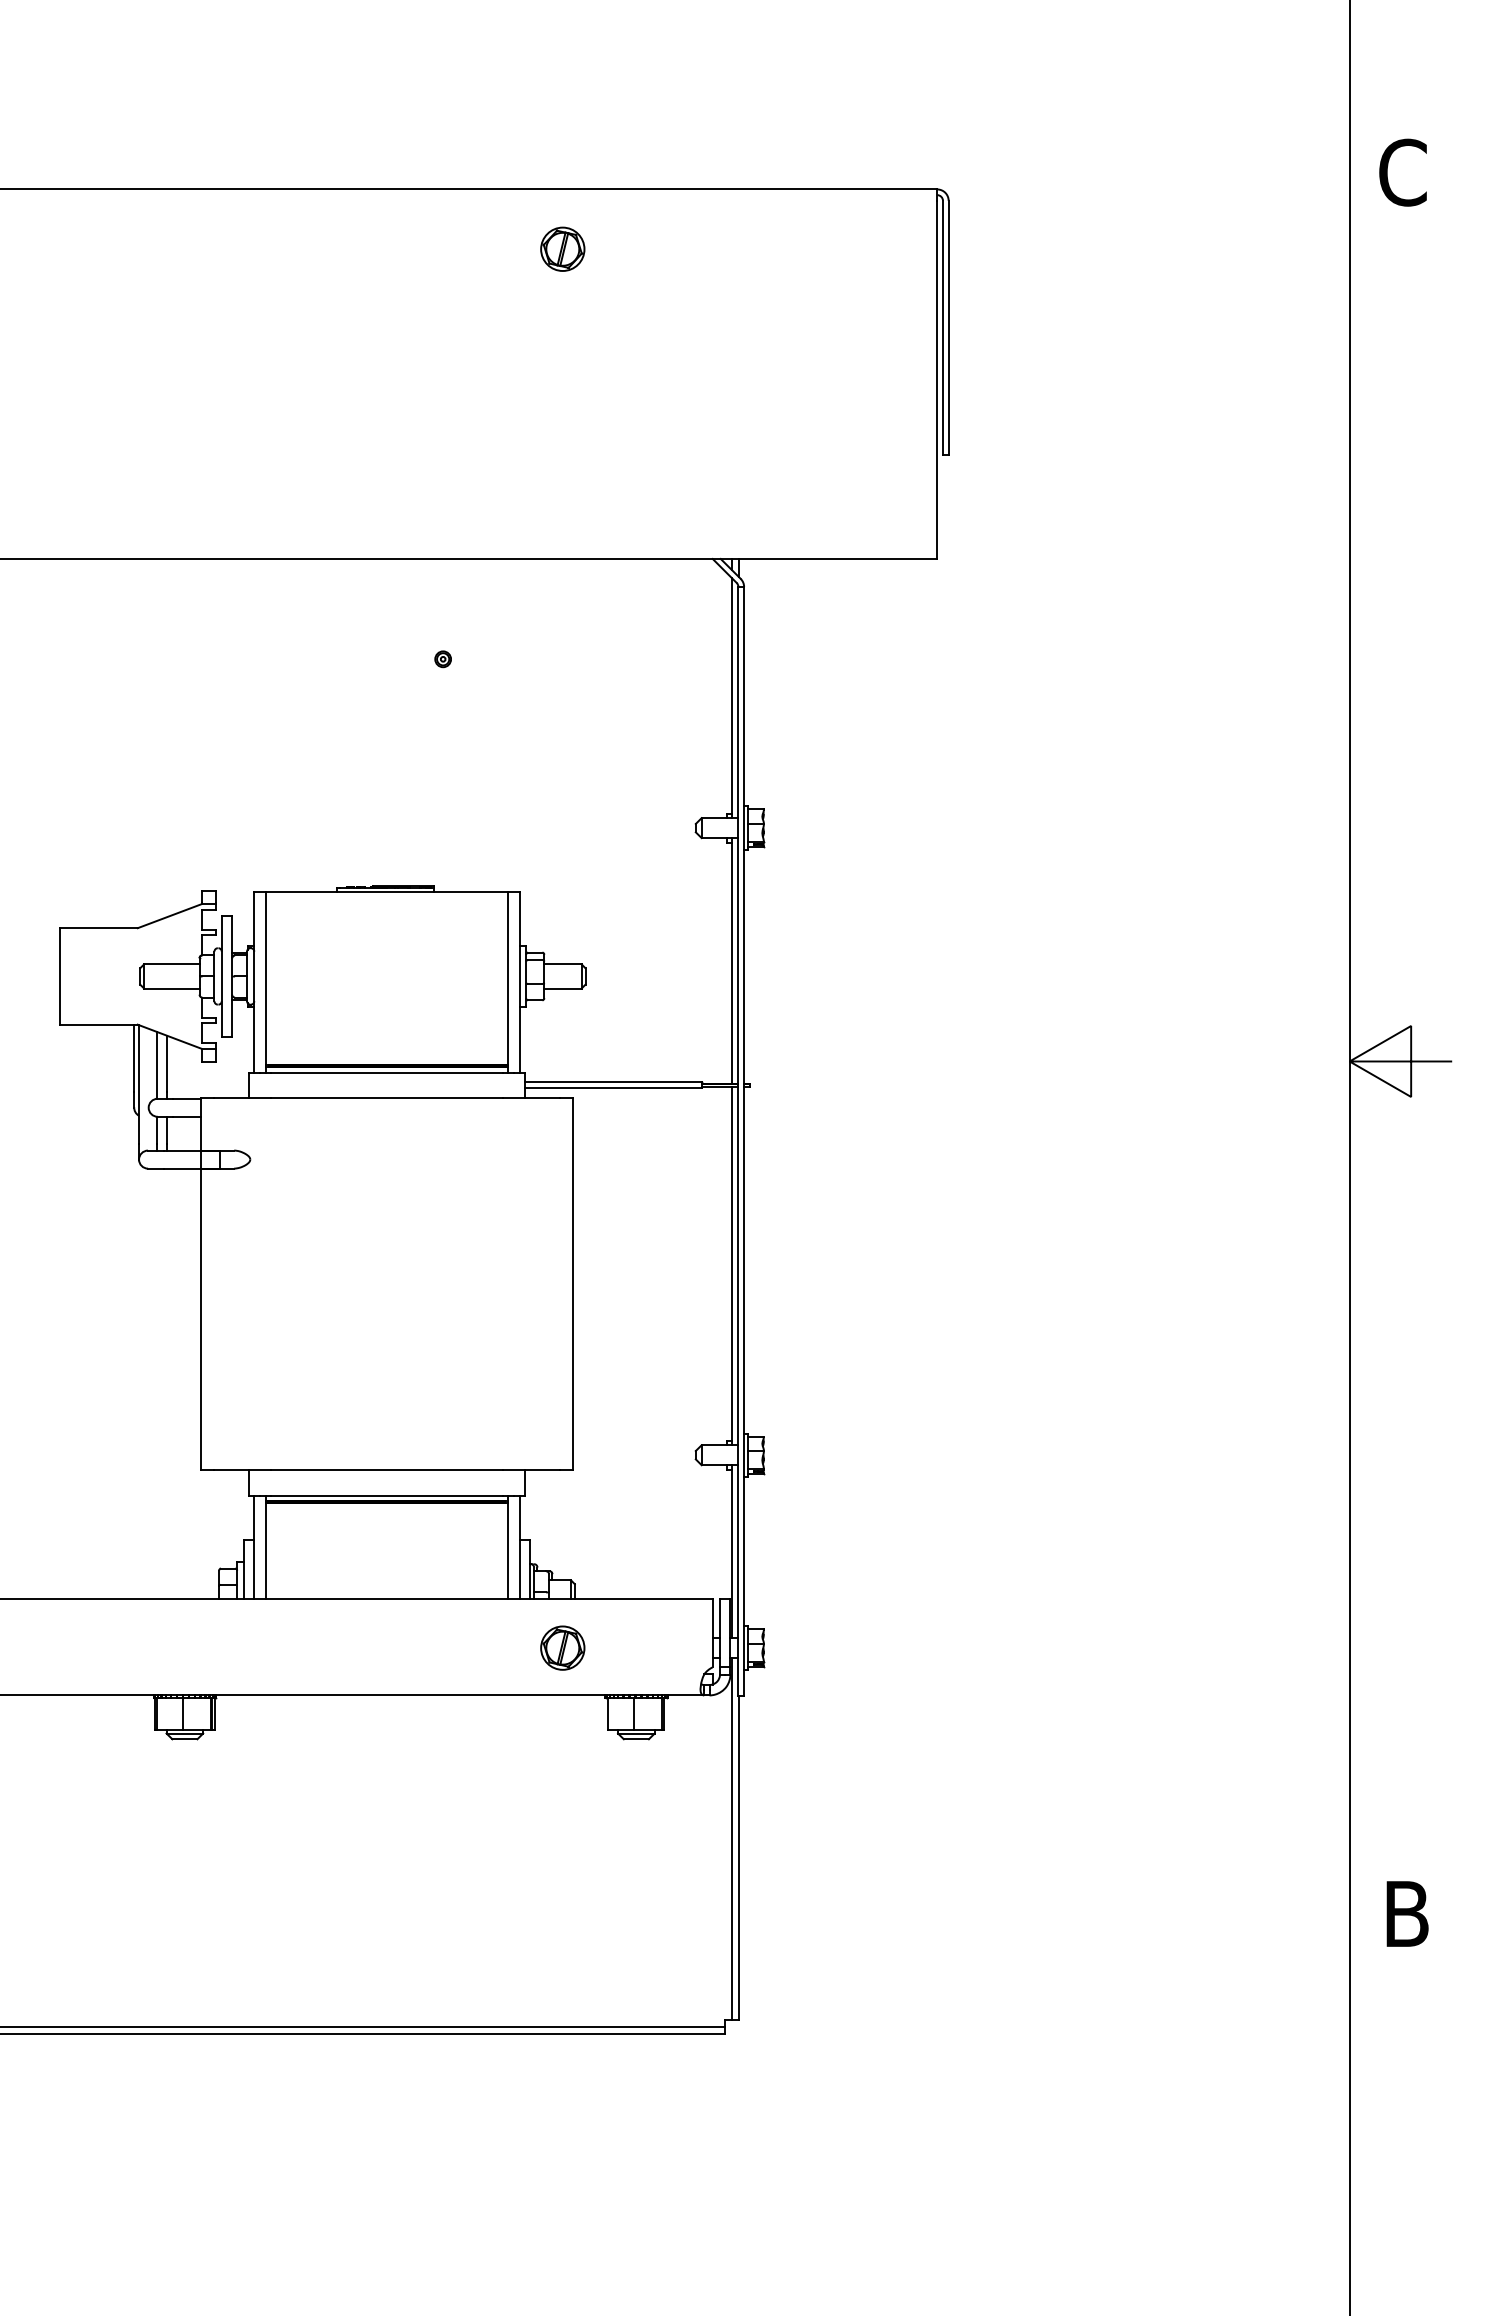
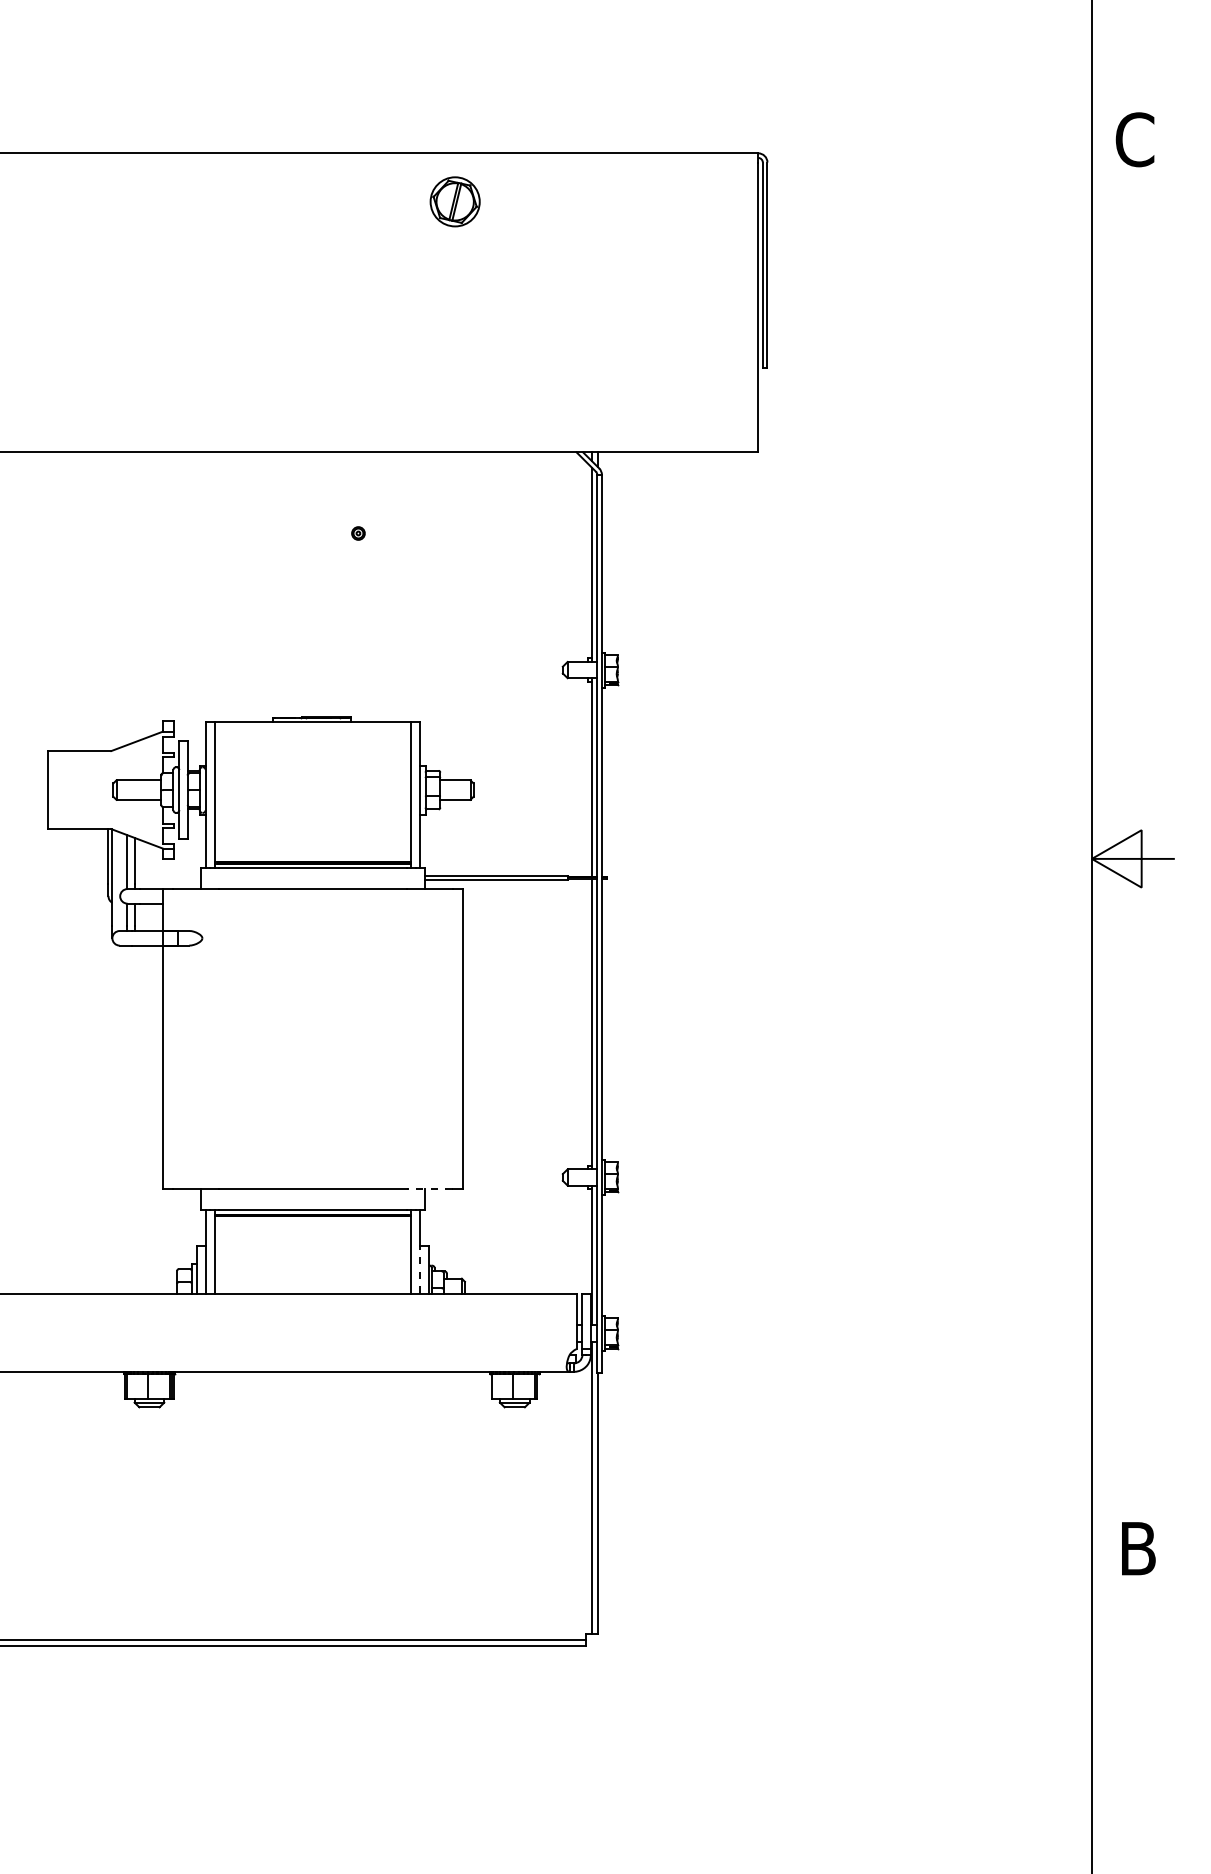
part: (562, 248) -> (455, 201), size x1.4
line: (531, 1469) -> (429, 1189), solid -> dashed
line: (519, 1569) -> (420, 1269), solid -> dashed
part: (562, 1647) -> (455, 1333), removed

